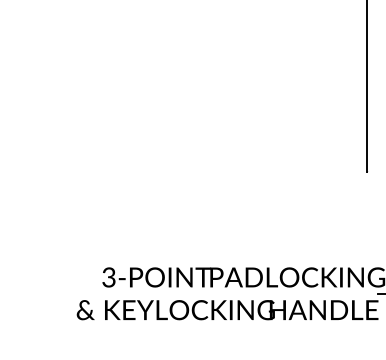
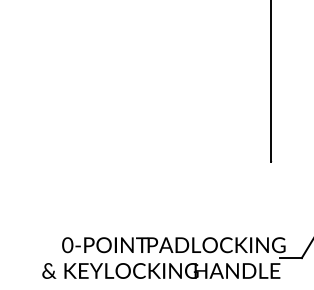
text: (108, 276) -> (67, 244), 3-POINT -> 0-POINT

